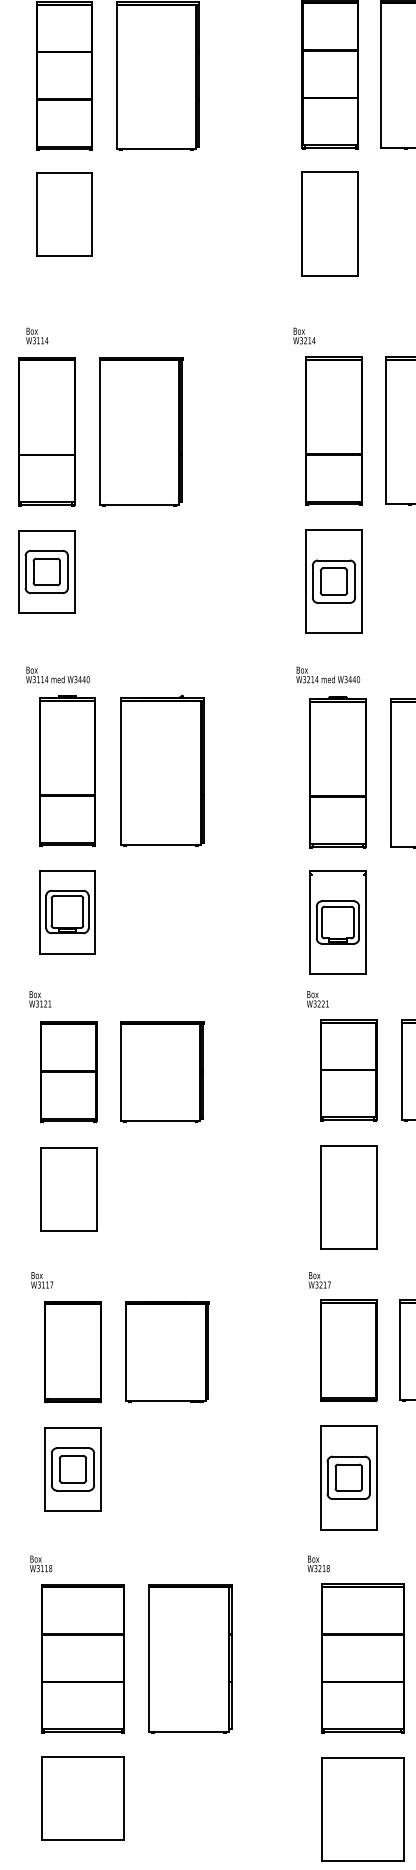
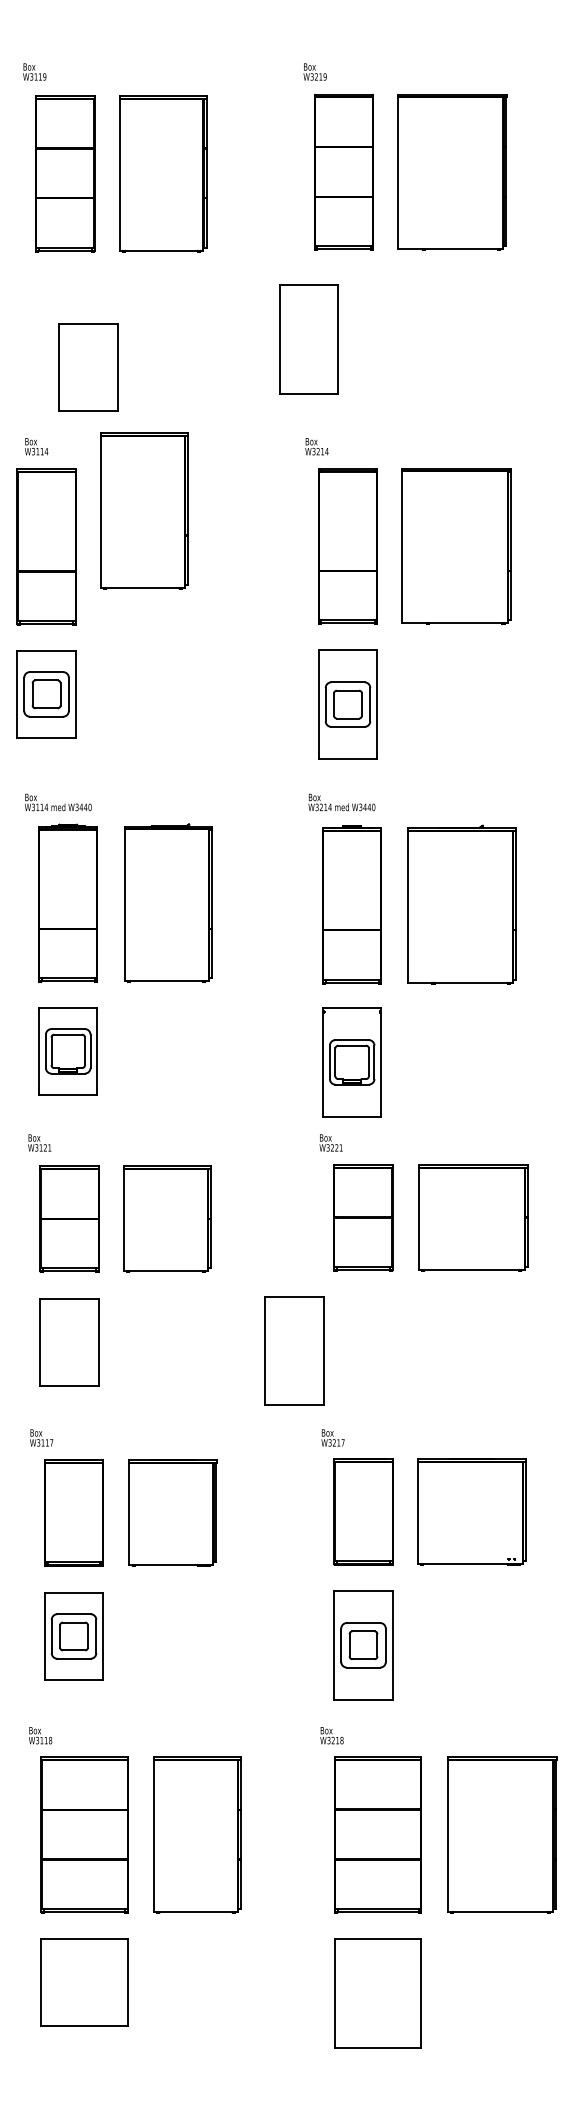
part: (64, 214) -> (88, 367), moved
part: (329, 224) -> (308, 339), moved
part: (141, 431) -> (144, 510), moved
part: (348, 1197) -> (294, 1350), moved

